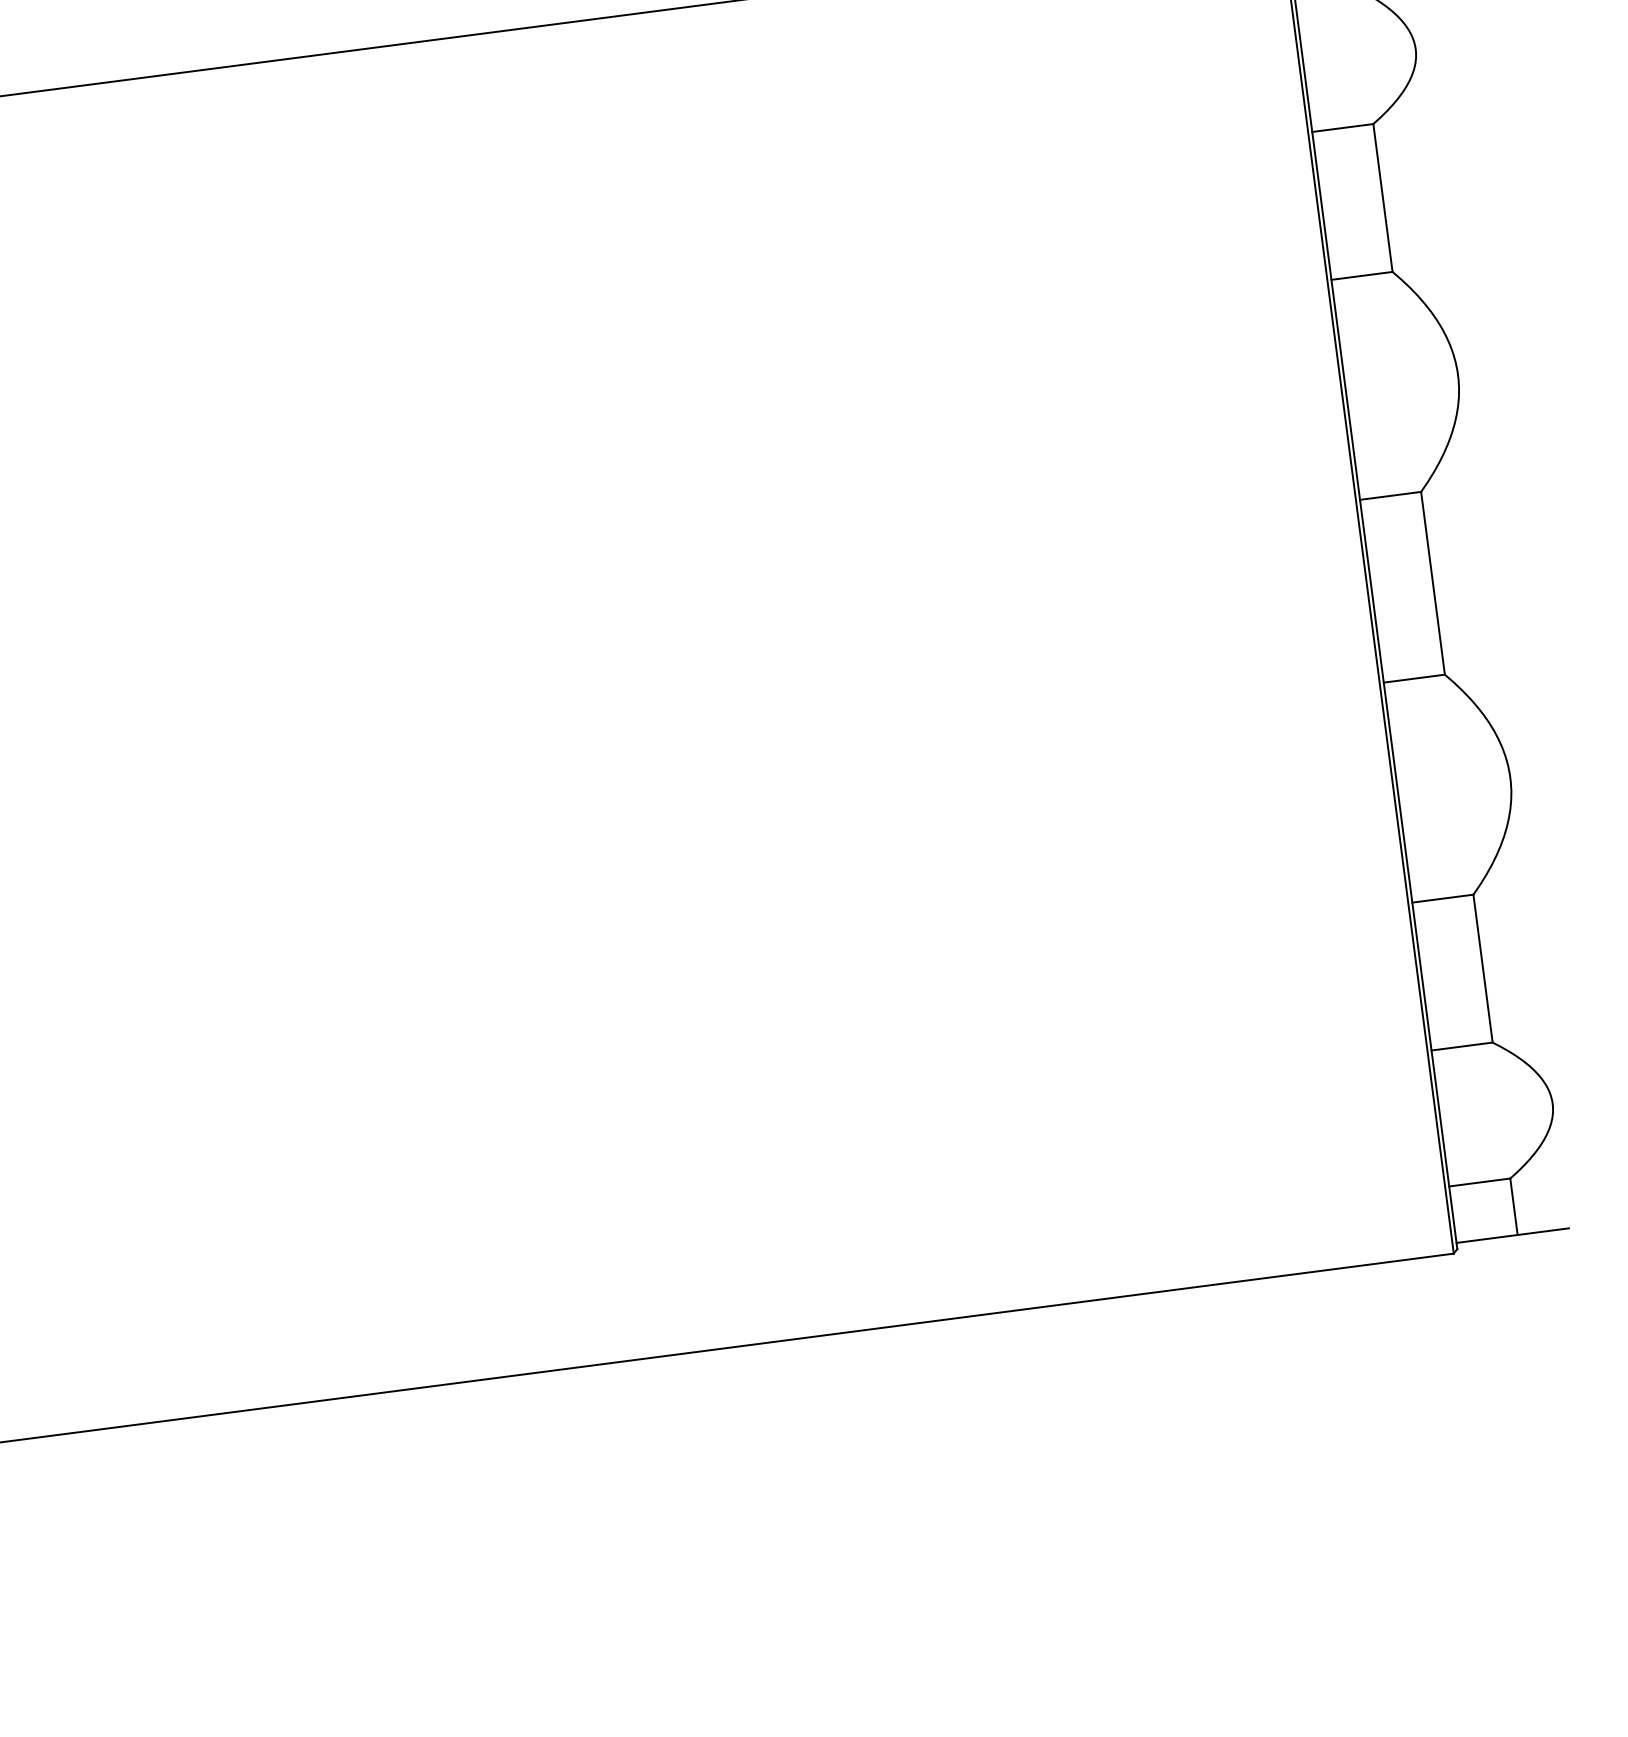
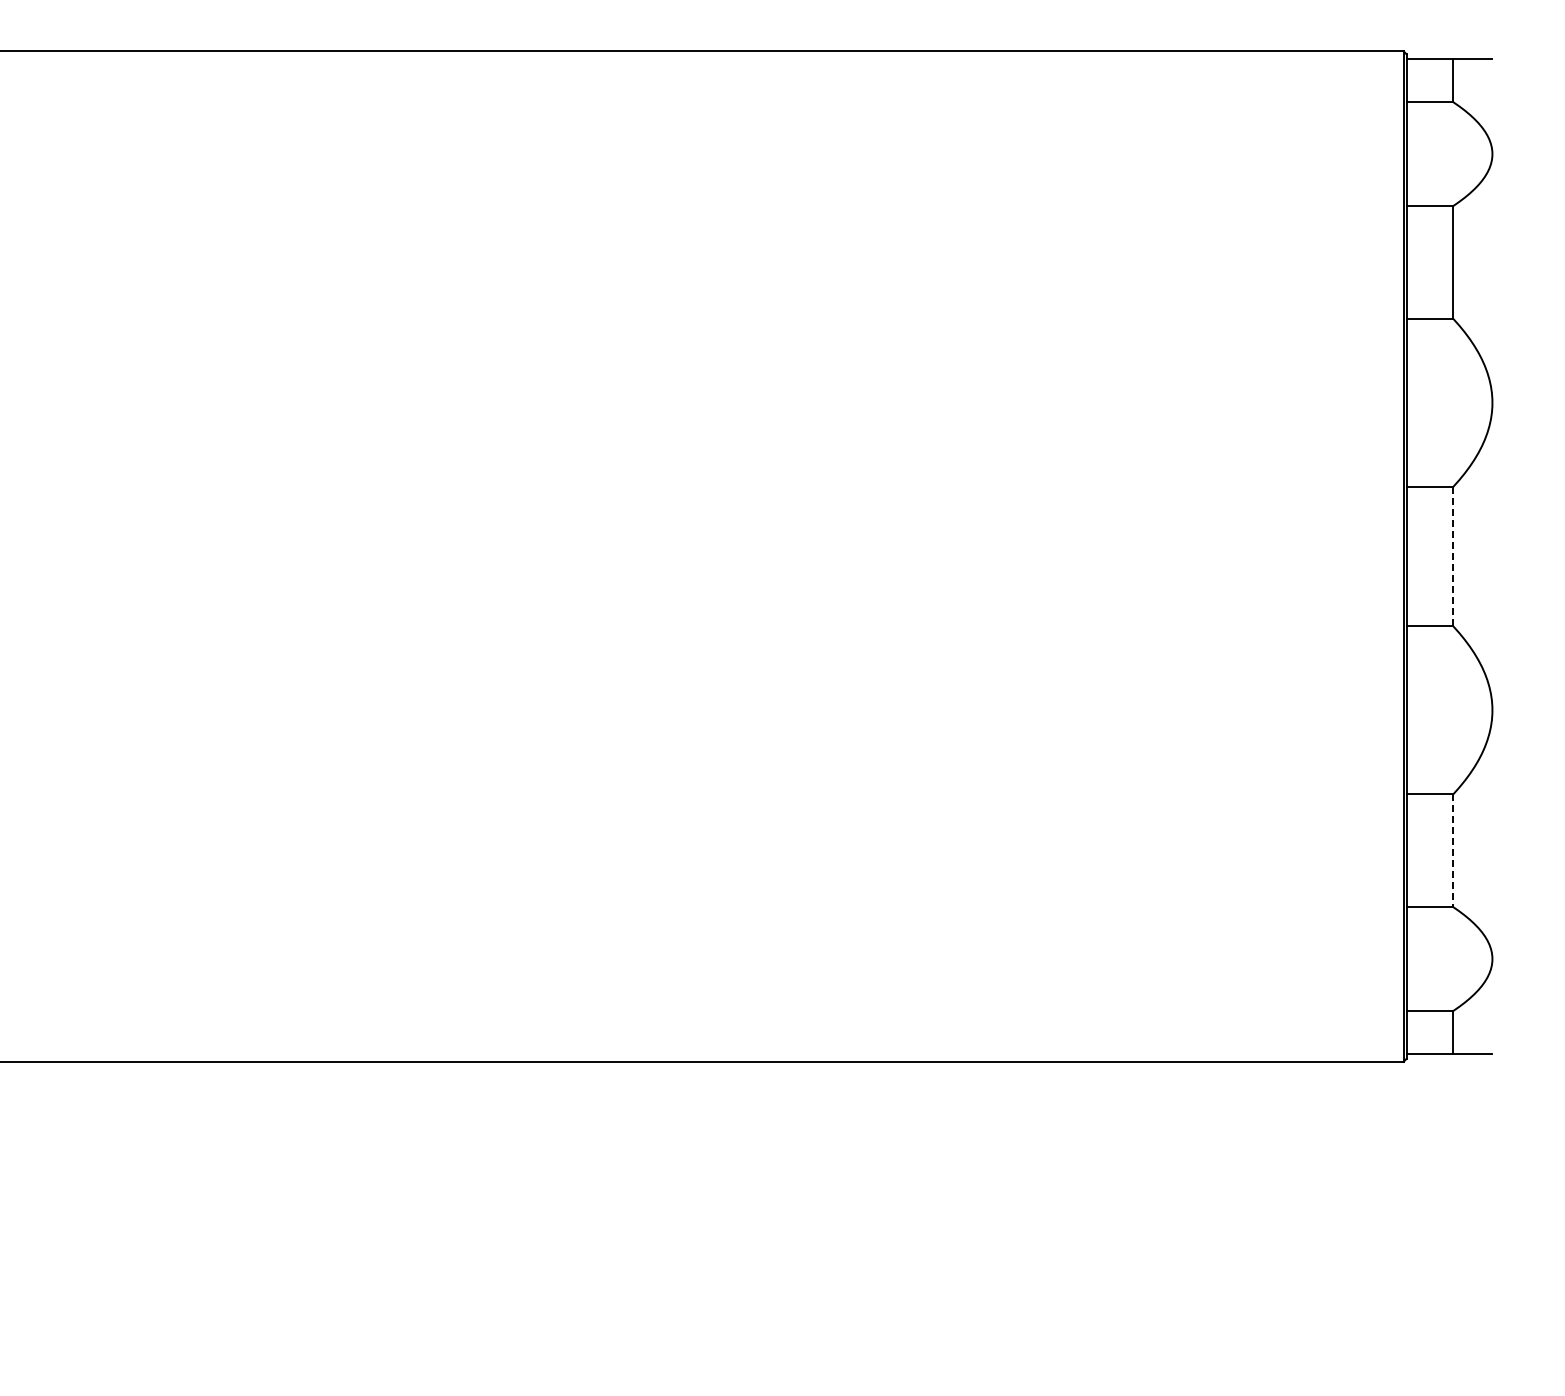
line: (1433, 583) -> (1453, 556), solid -> dashed
line: (1483, 969) -> (1453, 851), solid -> dashed

